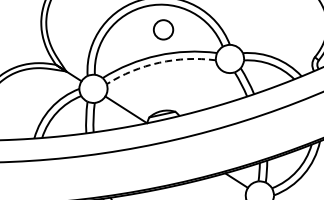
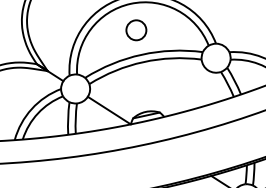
circle: (163, 29) -> (136, 29), moved
arc: (159, 62) -> (143, 61), dashed -> solid

